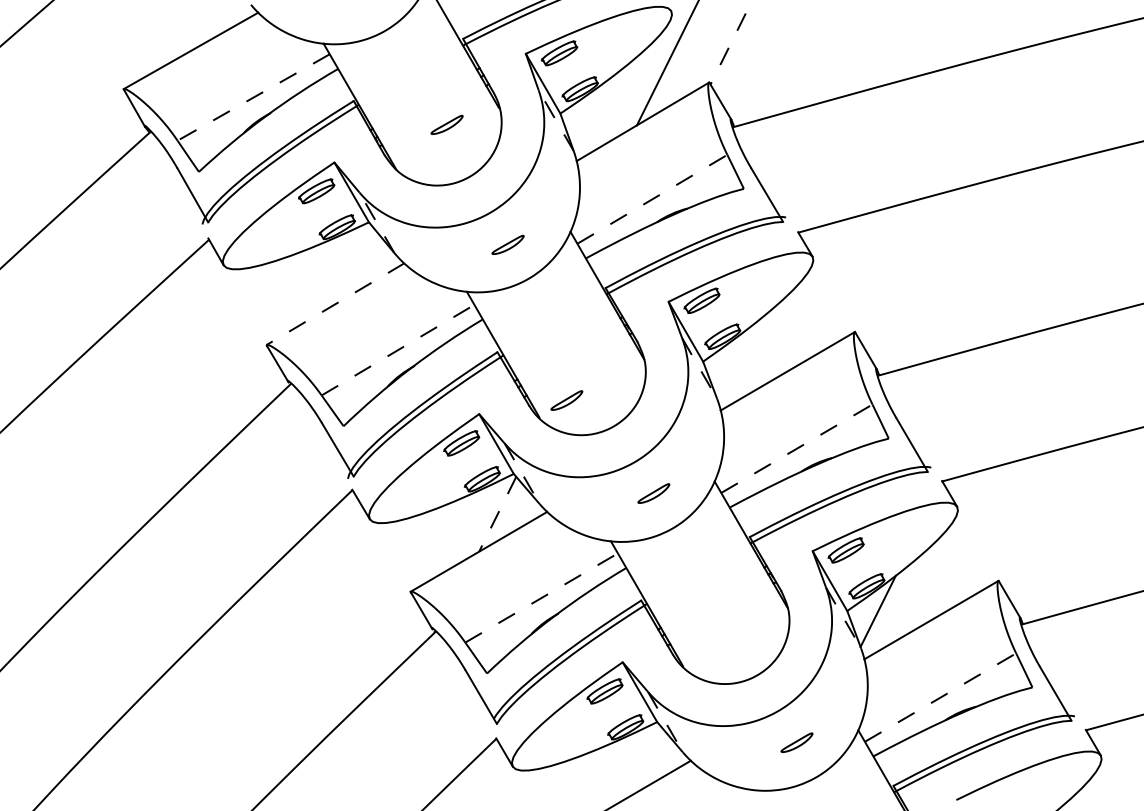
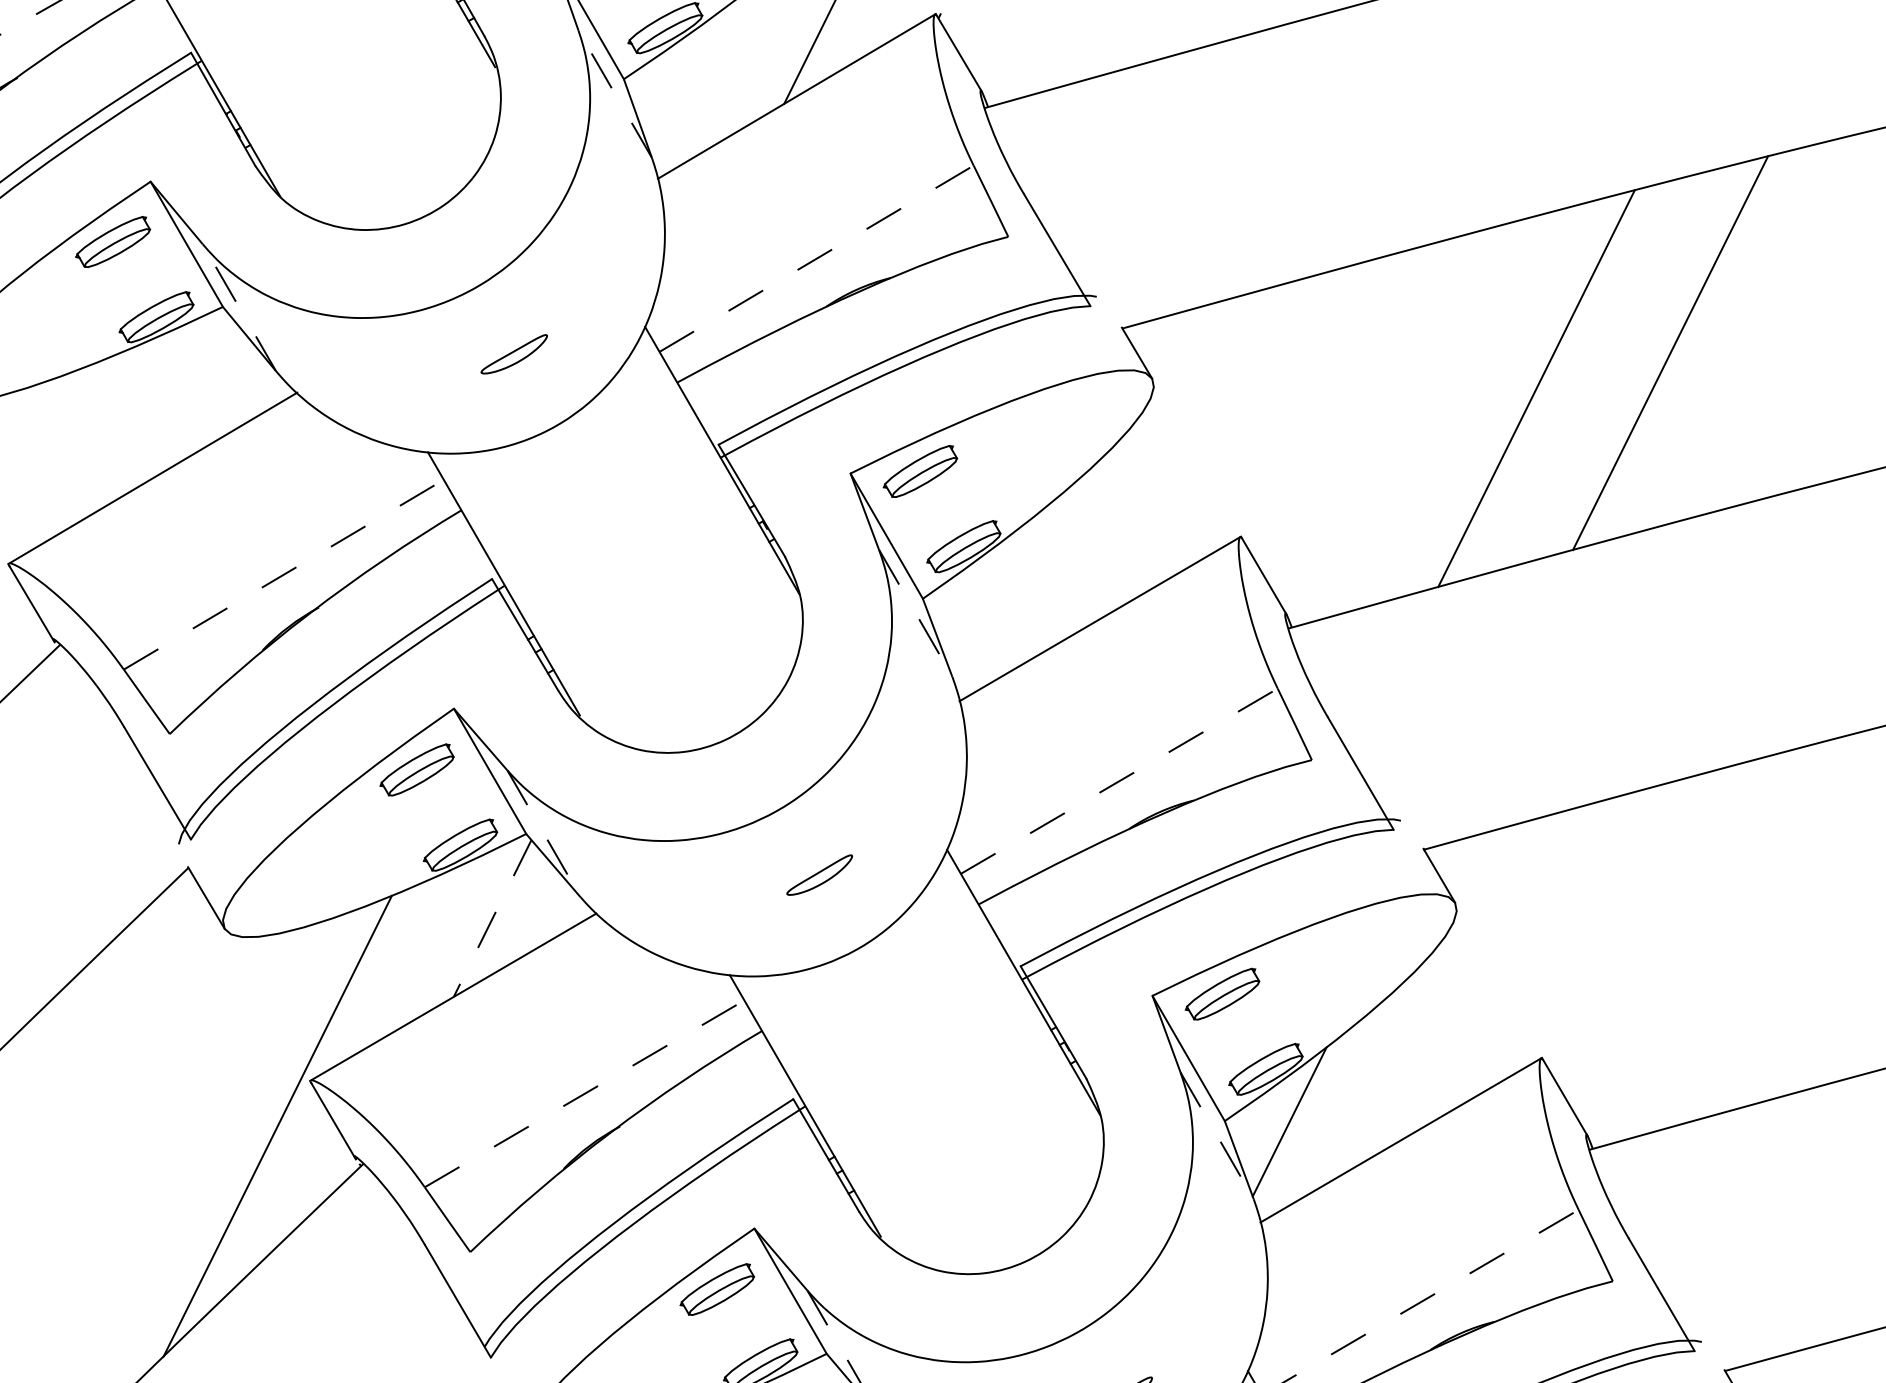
part: (446, 124) -> (385, 102), removed
line: (1059, 244) -> (1669, 353), added
line: (995, 261) -> (1535, 388), added
line: (335, 304) -> (152, 479), dashed -> solid
part: (566, 400) -> (636, 680), removed
line: (394, 613) -> (276, 1126), added

